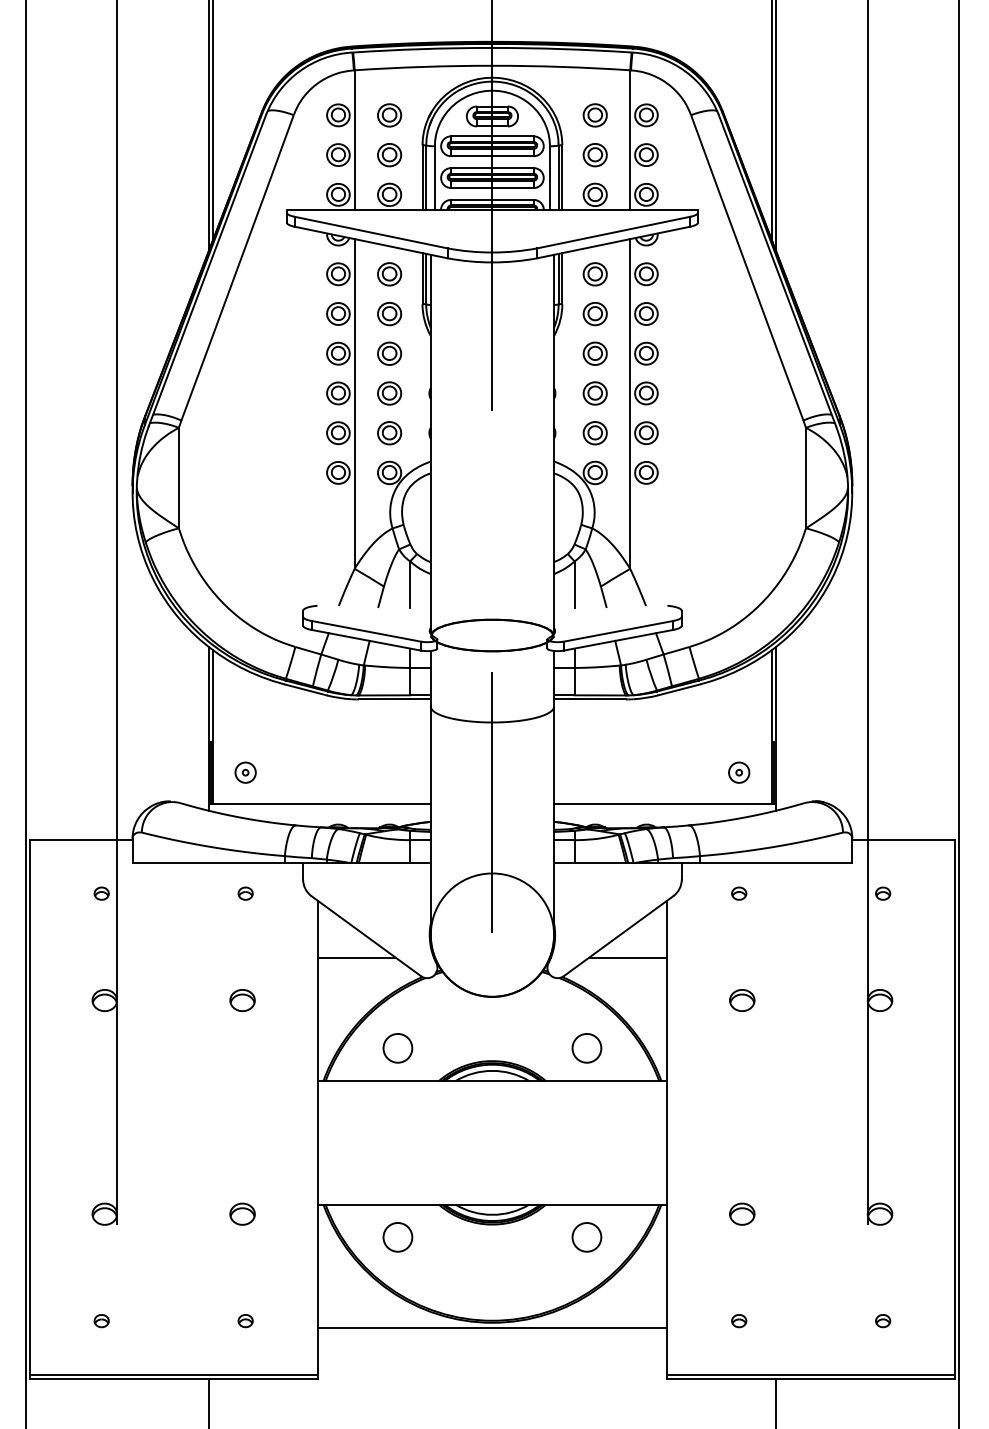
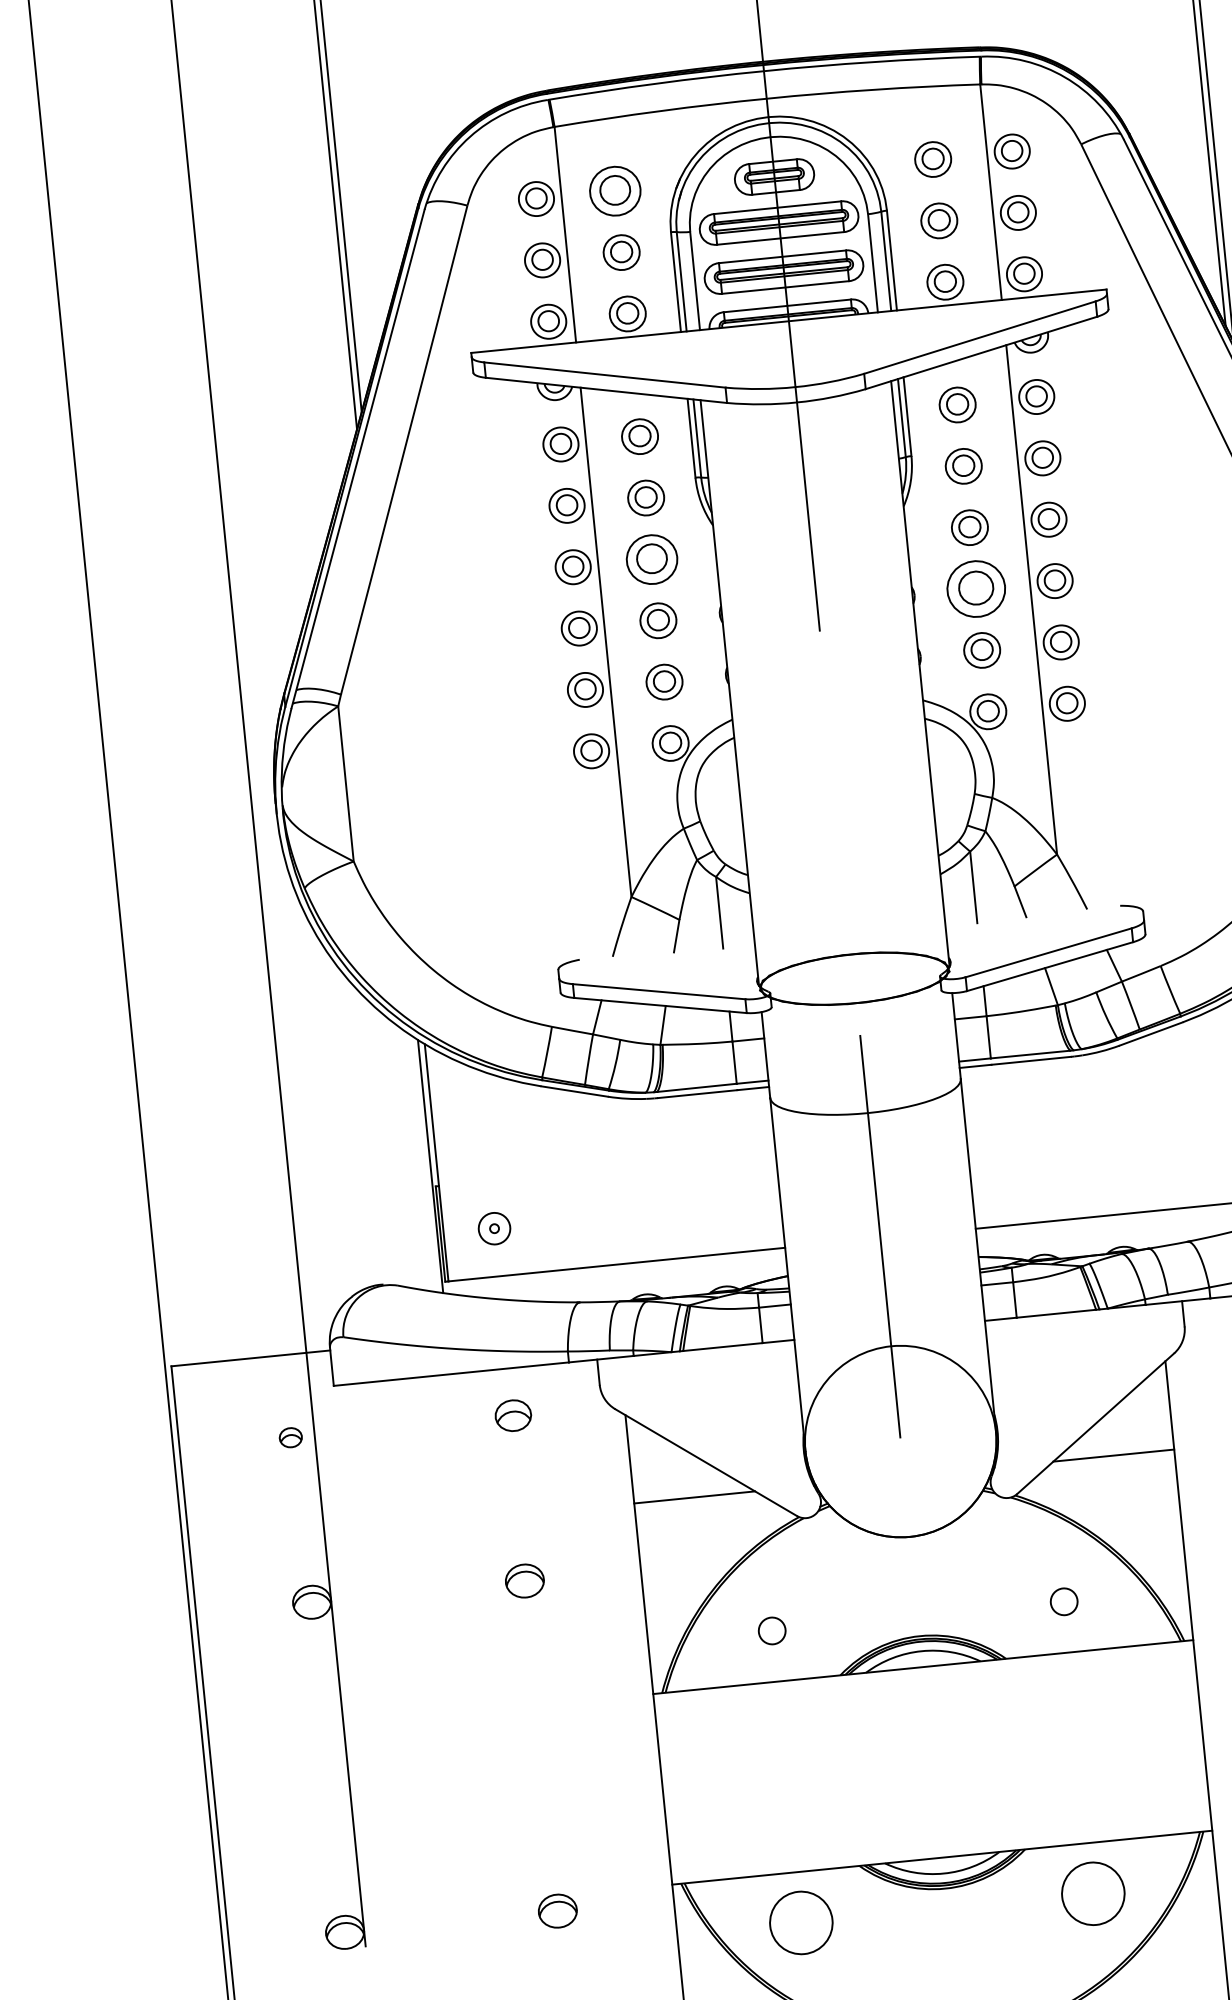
part: (389, 115) -> (615, 191), size x1.4
part: (389, 353) -> (652, 558), size x1.4
part: (594, 393) -> (974, 589), size x1.6
part: (245, 893) -> (512, 1415), size x1.6
circle: (397, 1047) -> (771, 1629), size x0.6
circle: (586, 1047) -> (1063, 1600), size x0.6
circle: (397, 1236) -> (800, 1921), size x1.4
circle: (586, 1236) -> (1092, 1892), size x1.4

